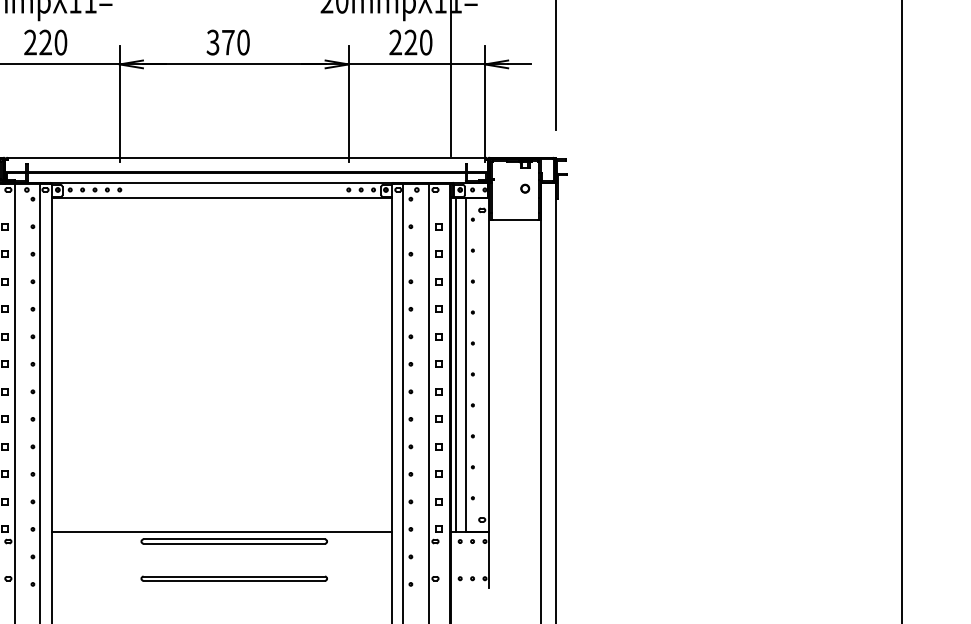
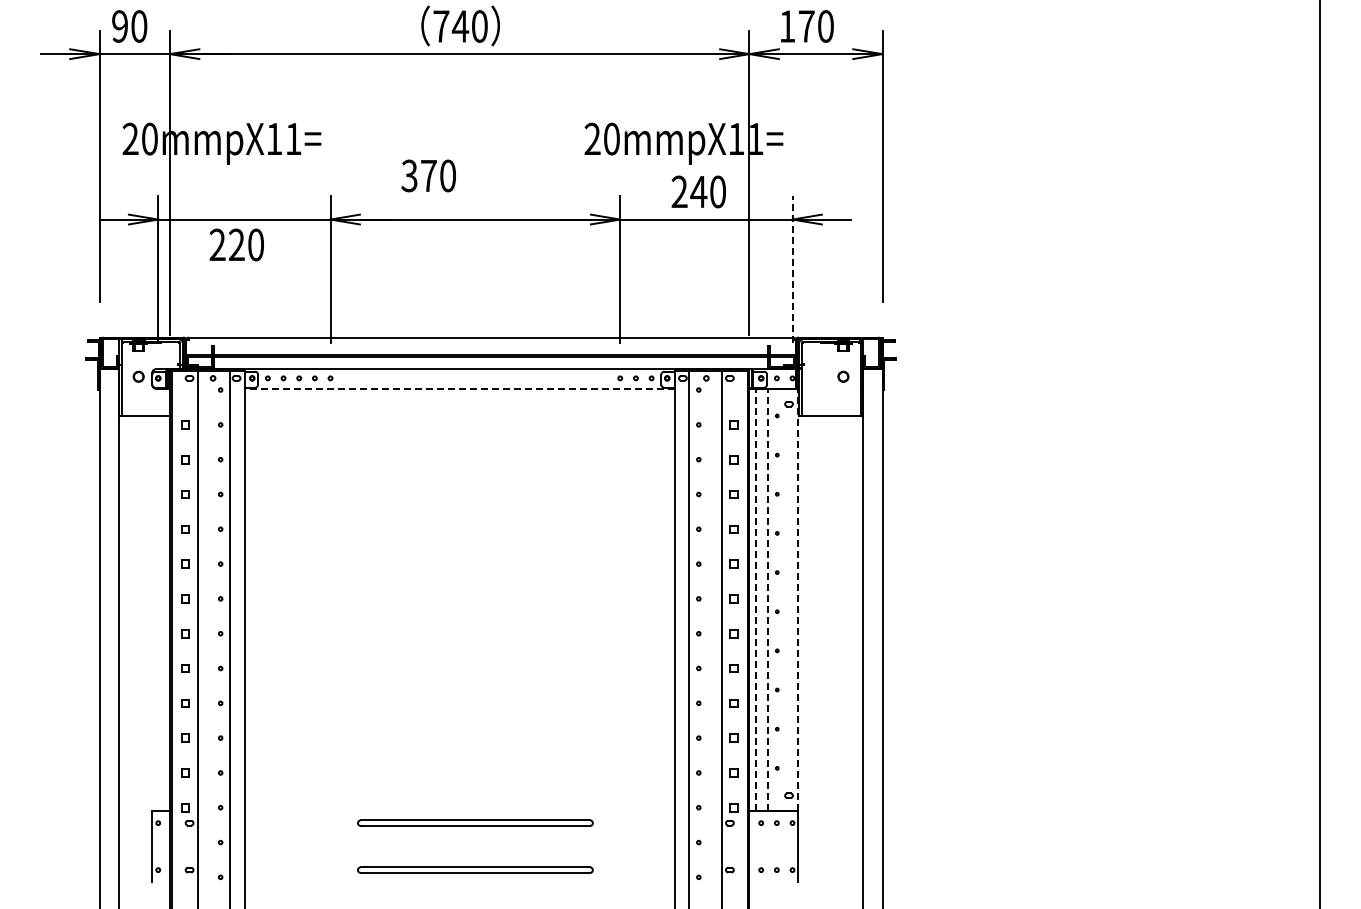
text: (45, 42) -> (236, 244), moved
text: (228, 42) -> (428, 175), moved
text: (410, 42) -> (698, 191), 220 -> 240
line: (484, 103) -> (792, 269), solid -> dashed
line: (221, 197) -> (459, 388), solid -> dashed
line: (465, 364) -> (768, 599), solid -> dashed
line: (489, 364) -> (798, 599), solid -> dashed
line: (455, 365) -> (755, 600), solid -> dashed
line: (221, 532) -> (459, 811), removed

